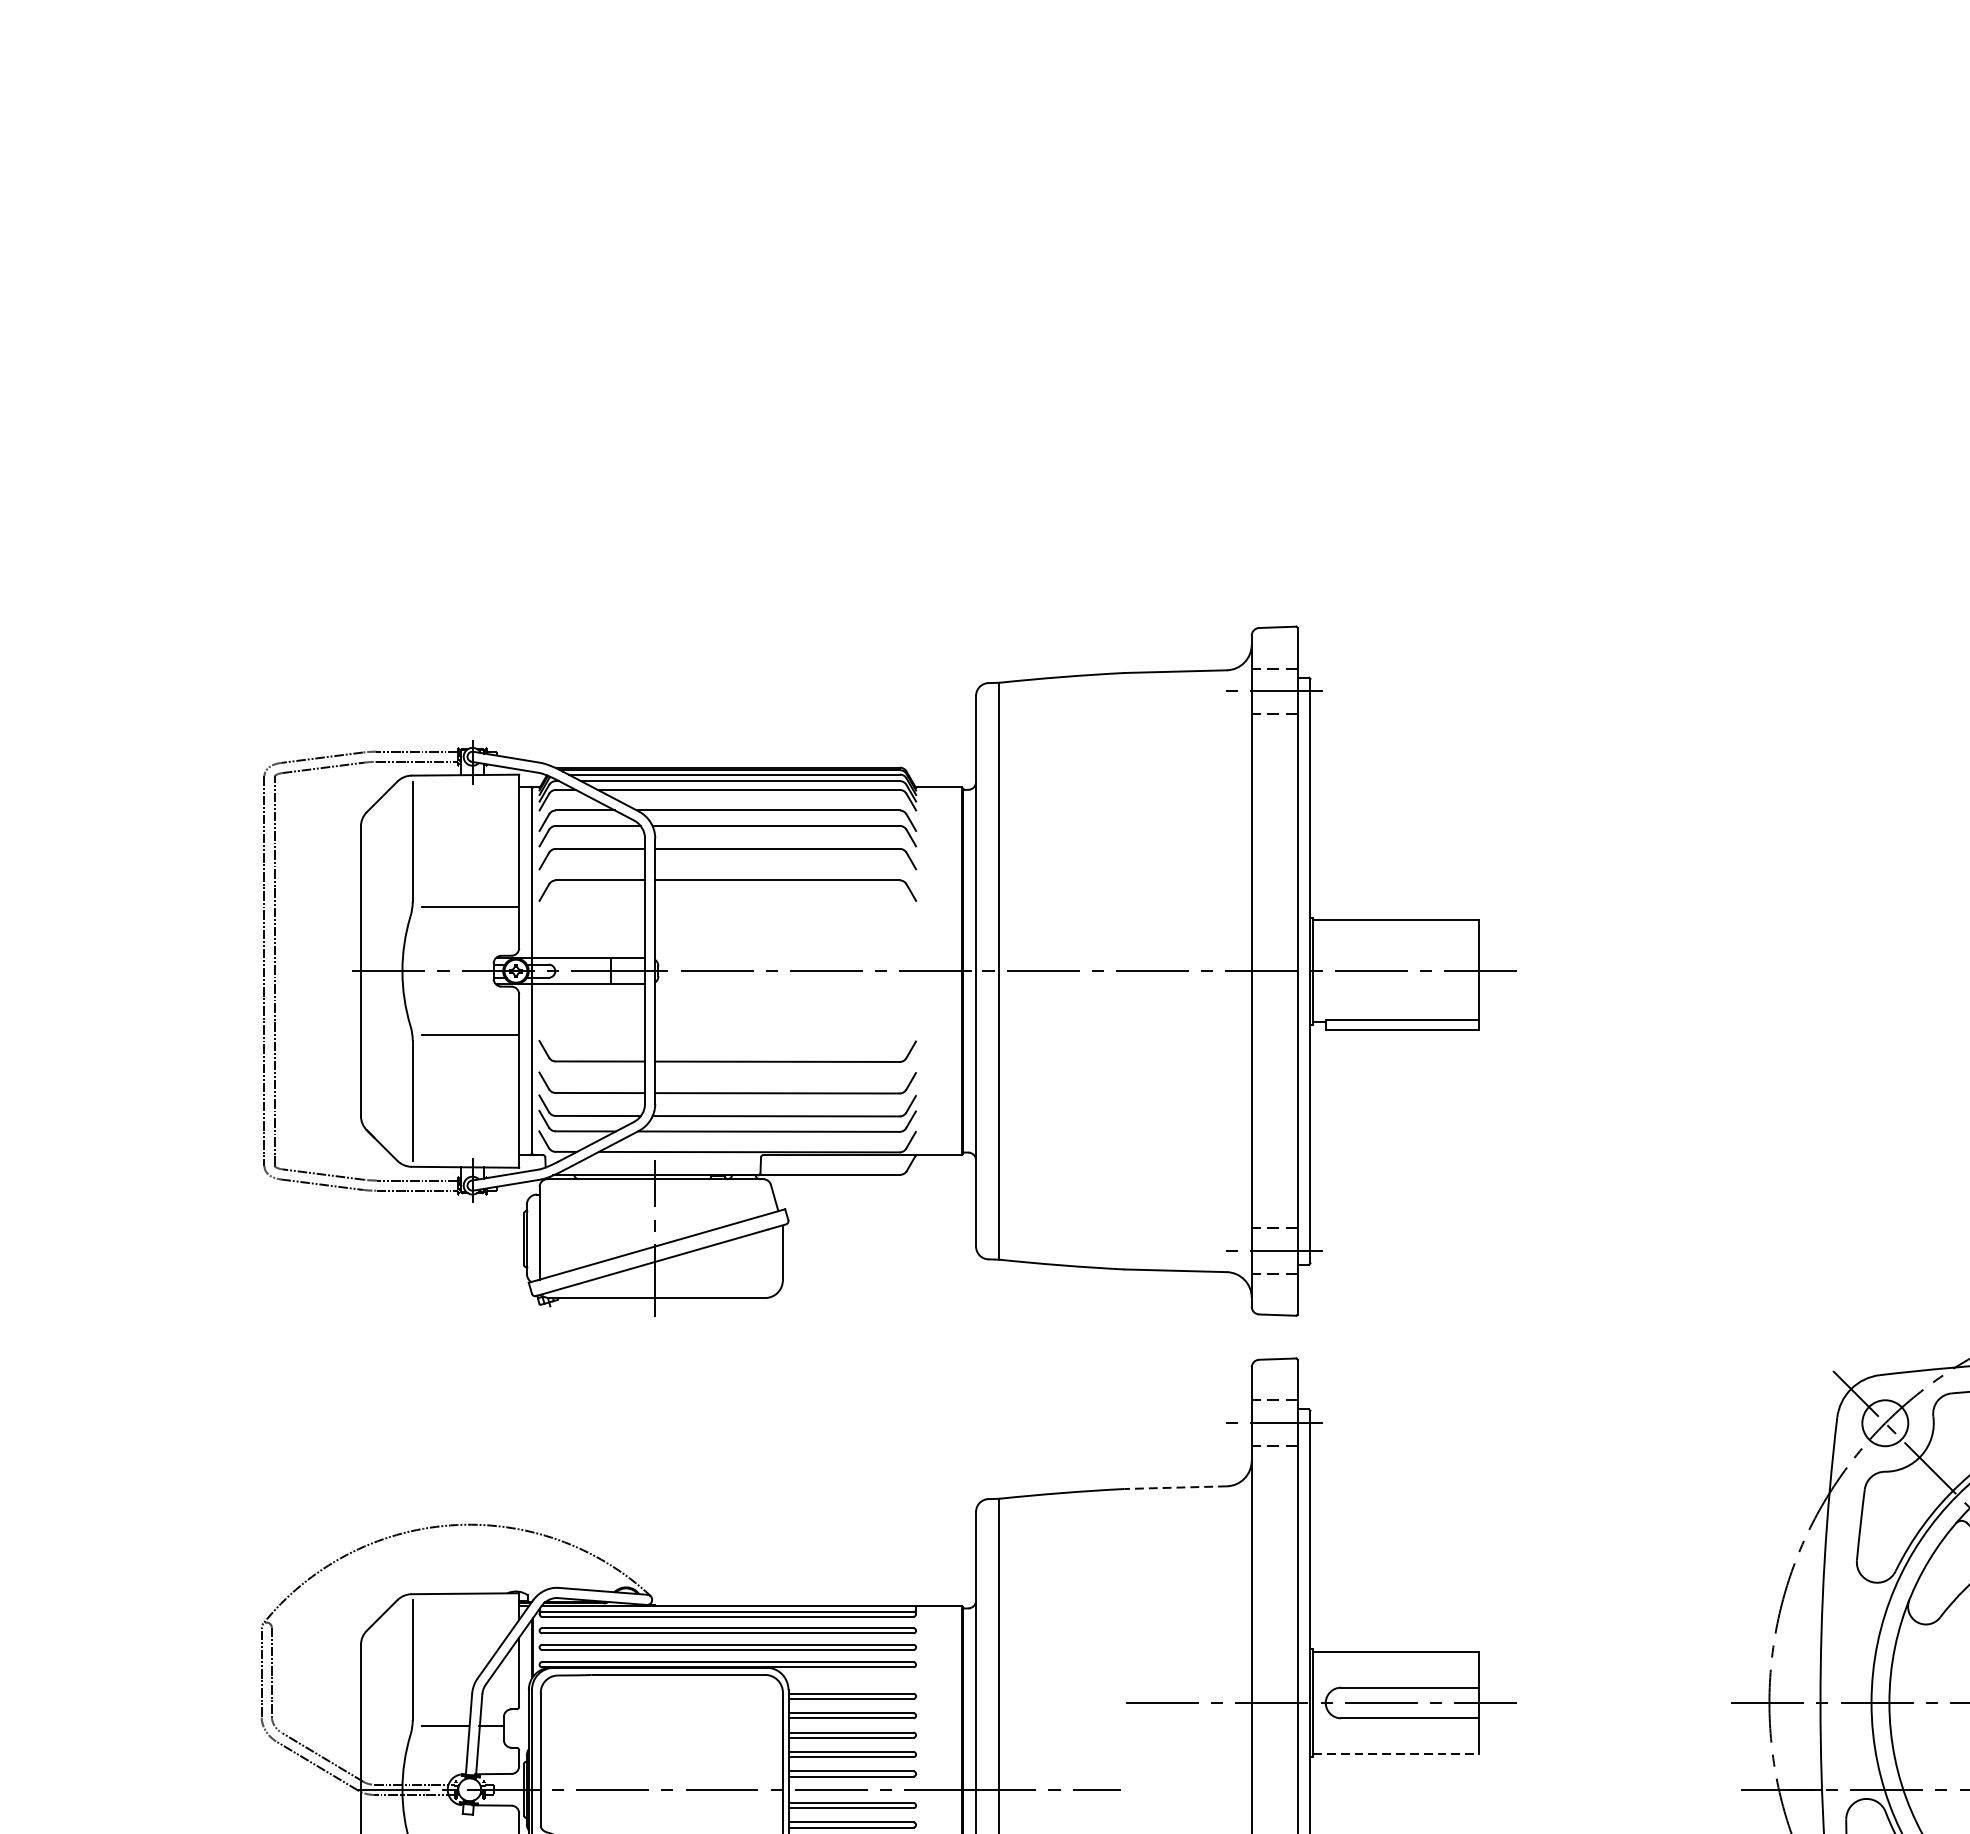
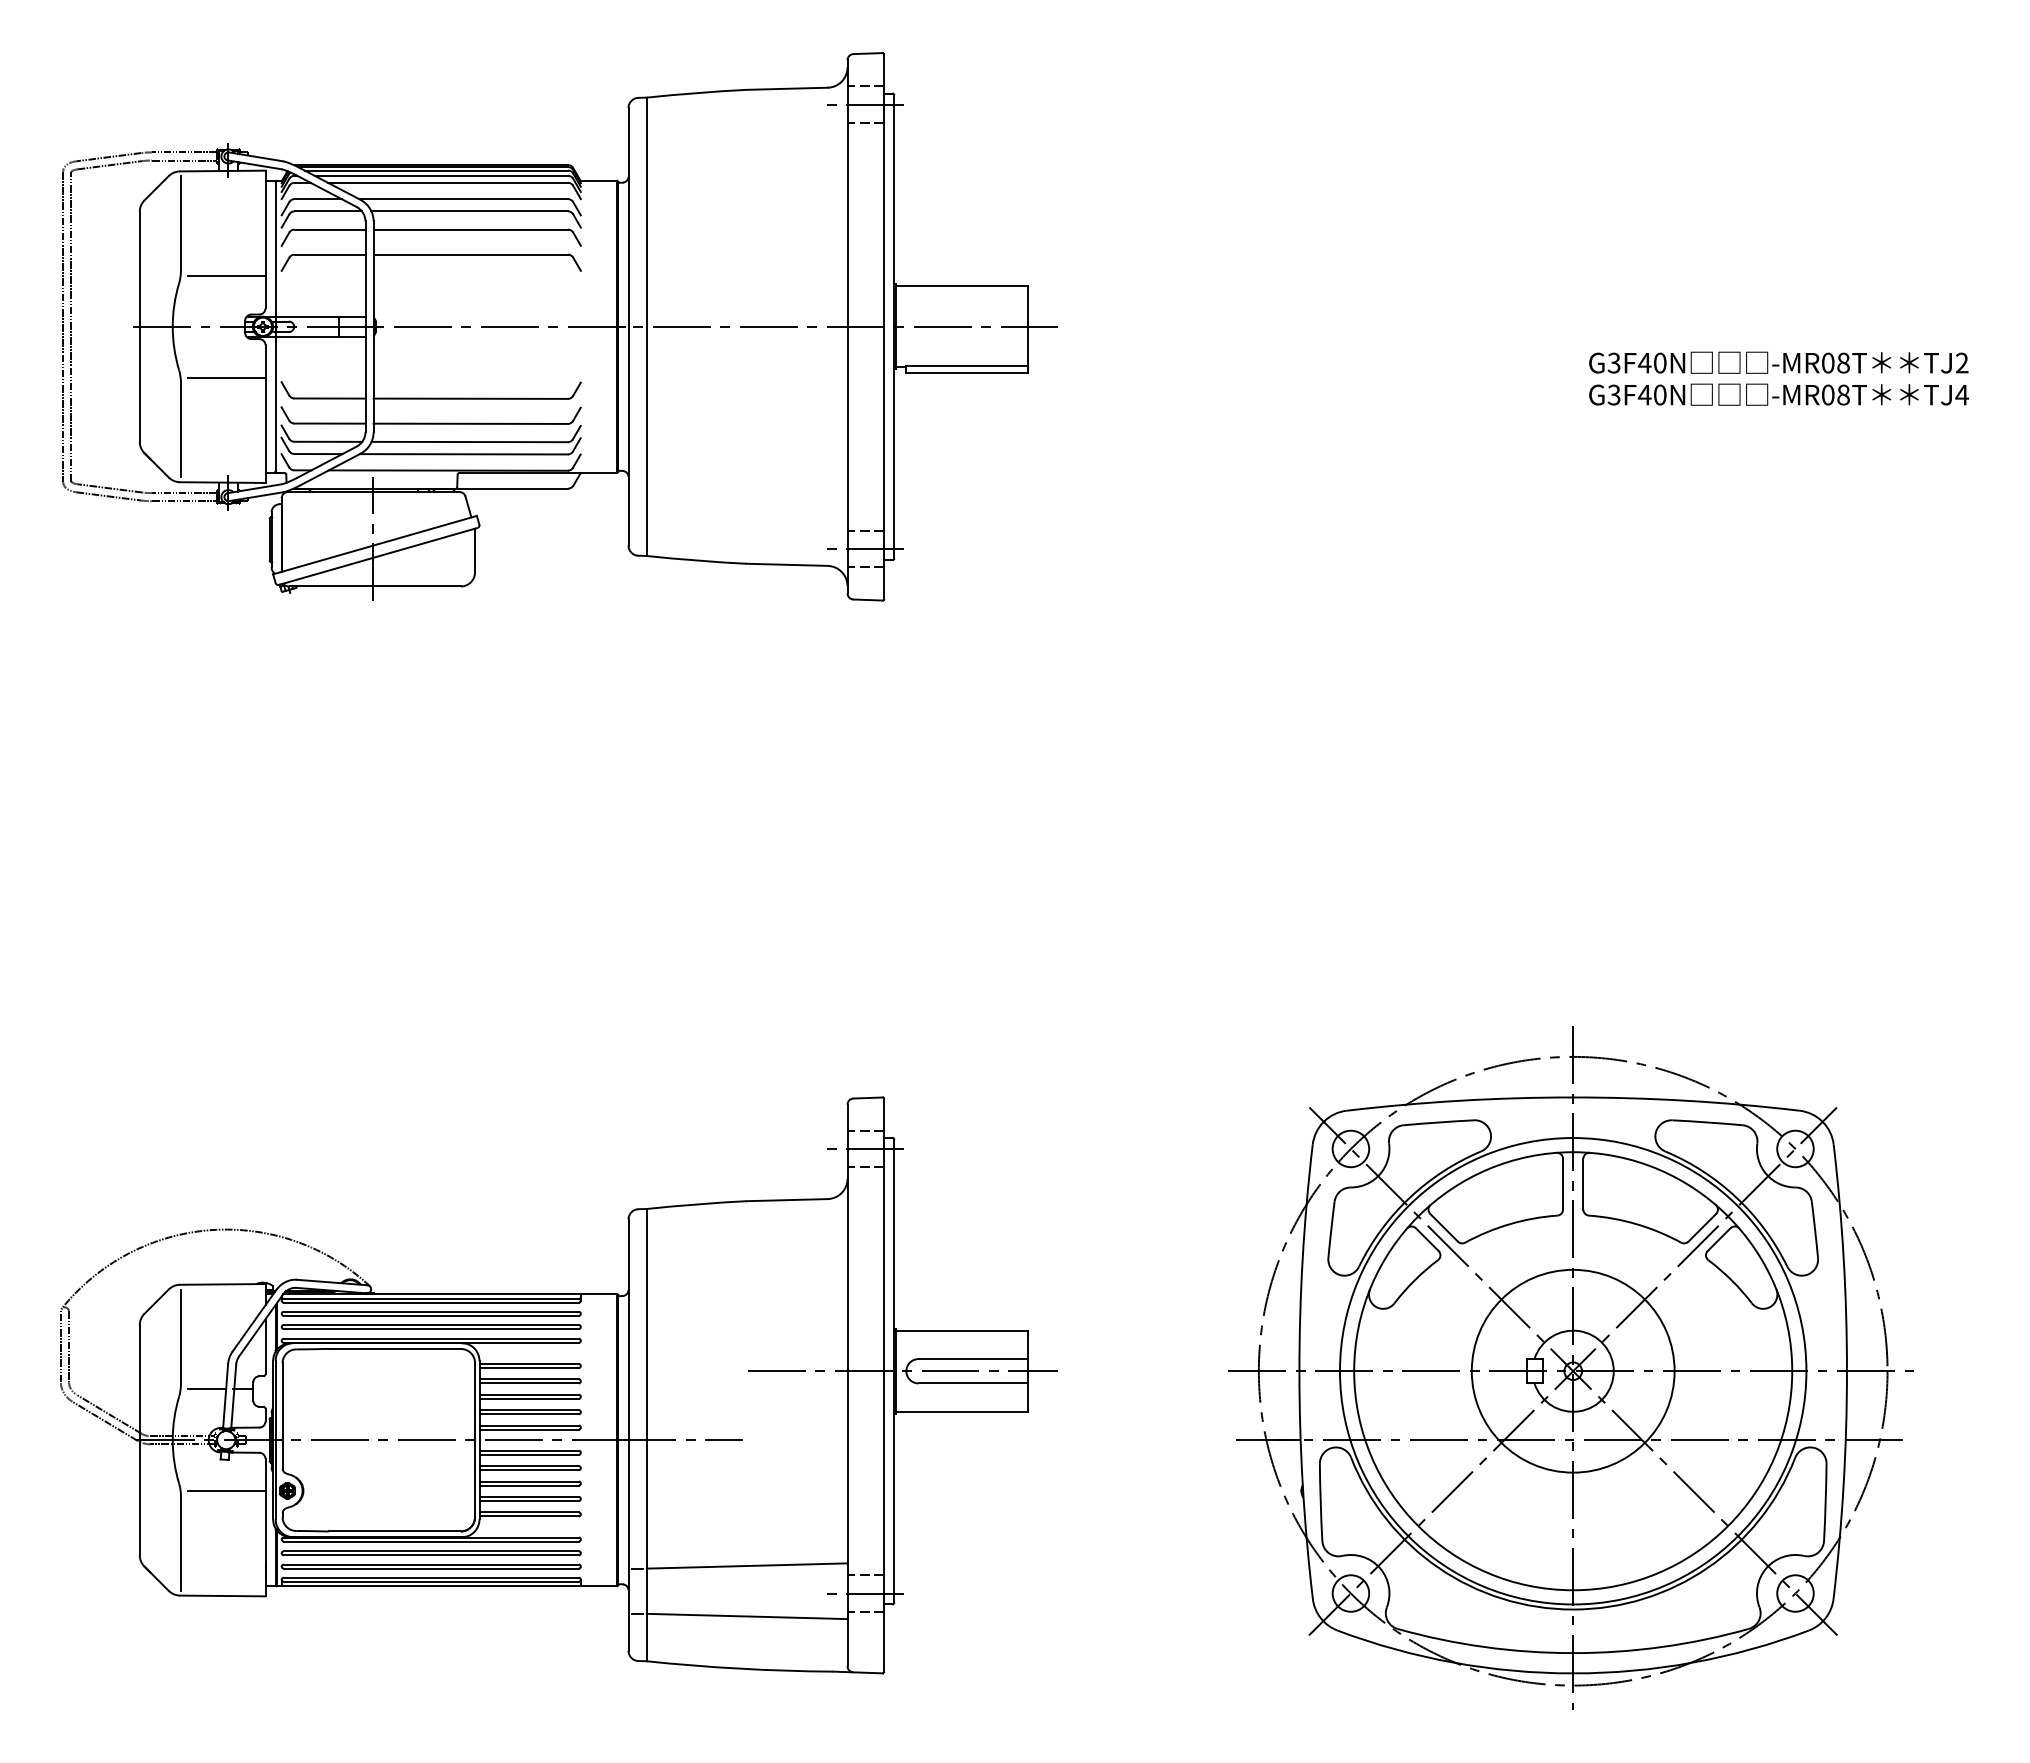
part: (889, 970) -> (559, 326), moved
line: (1176, 1488) -> (787, 1200), dashed -> solid
line: (1396, 1753) -> (962, 1411), dashed -> solid

